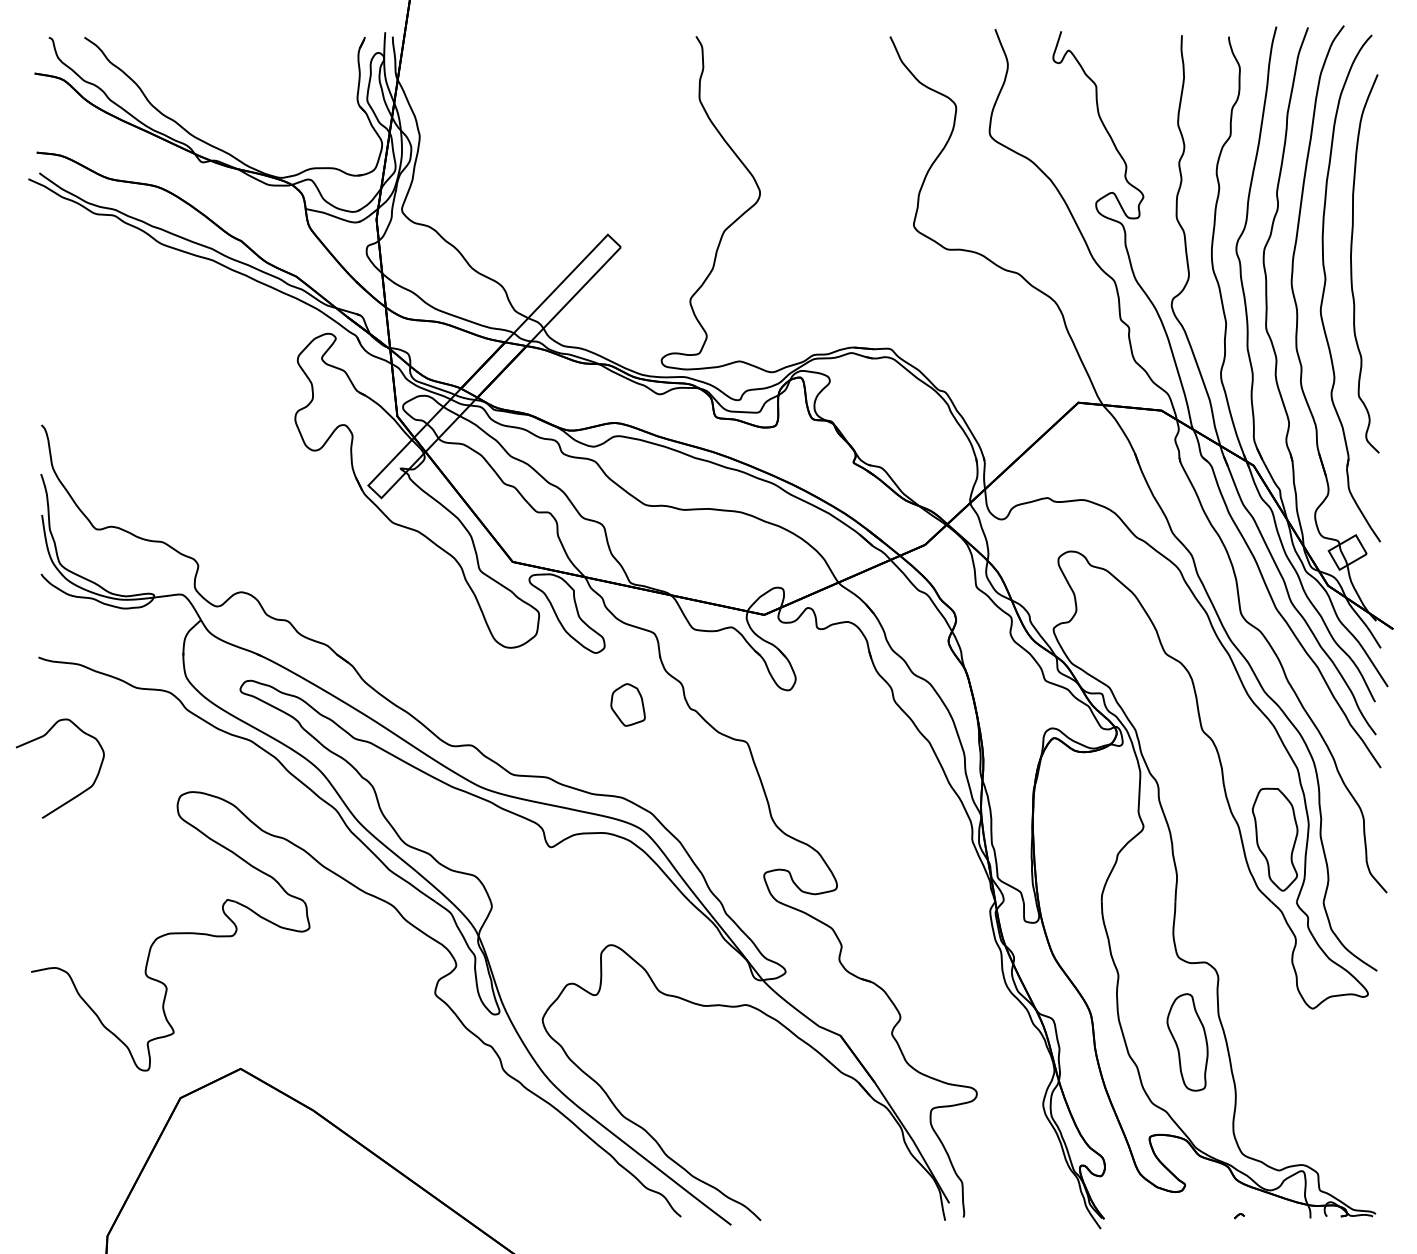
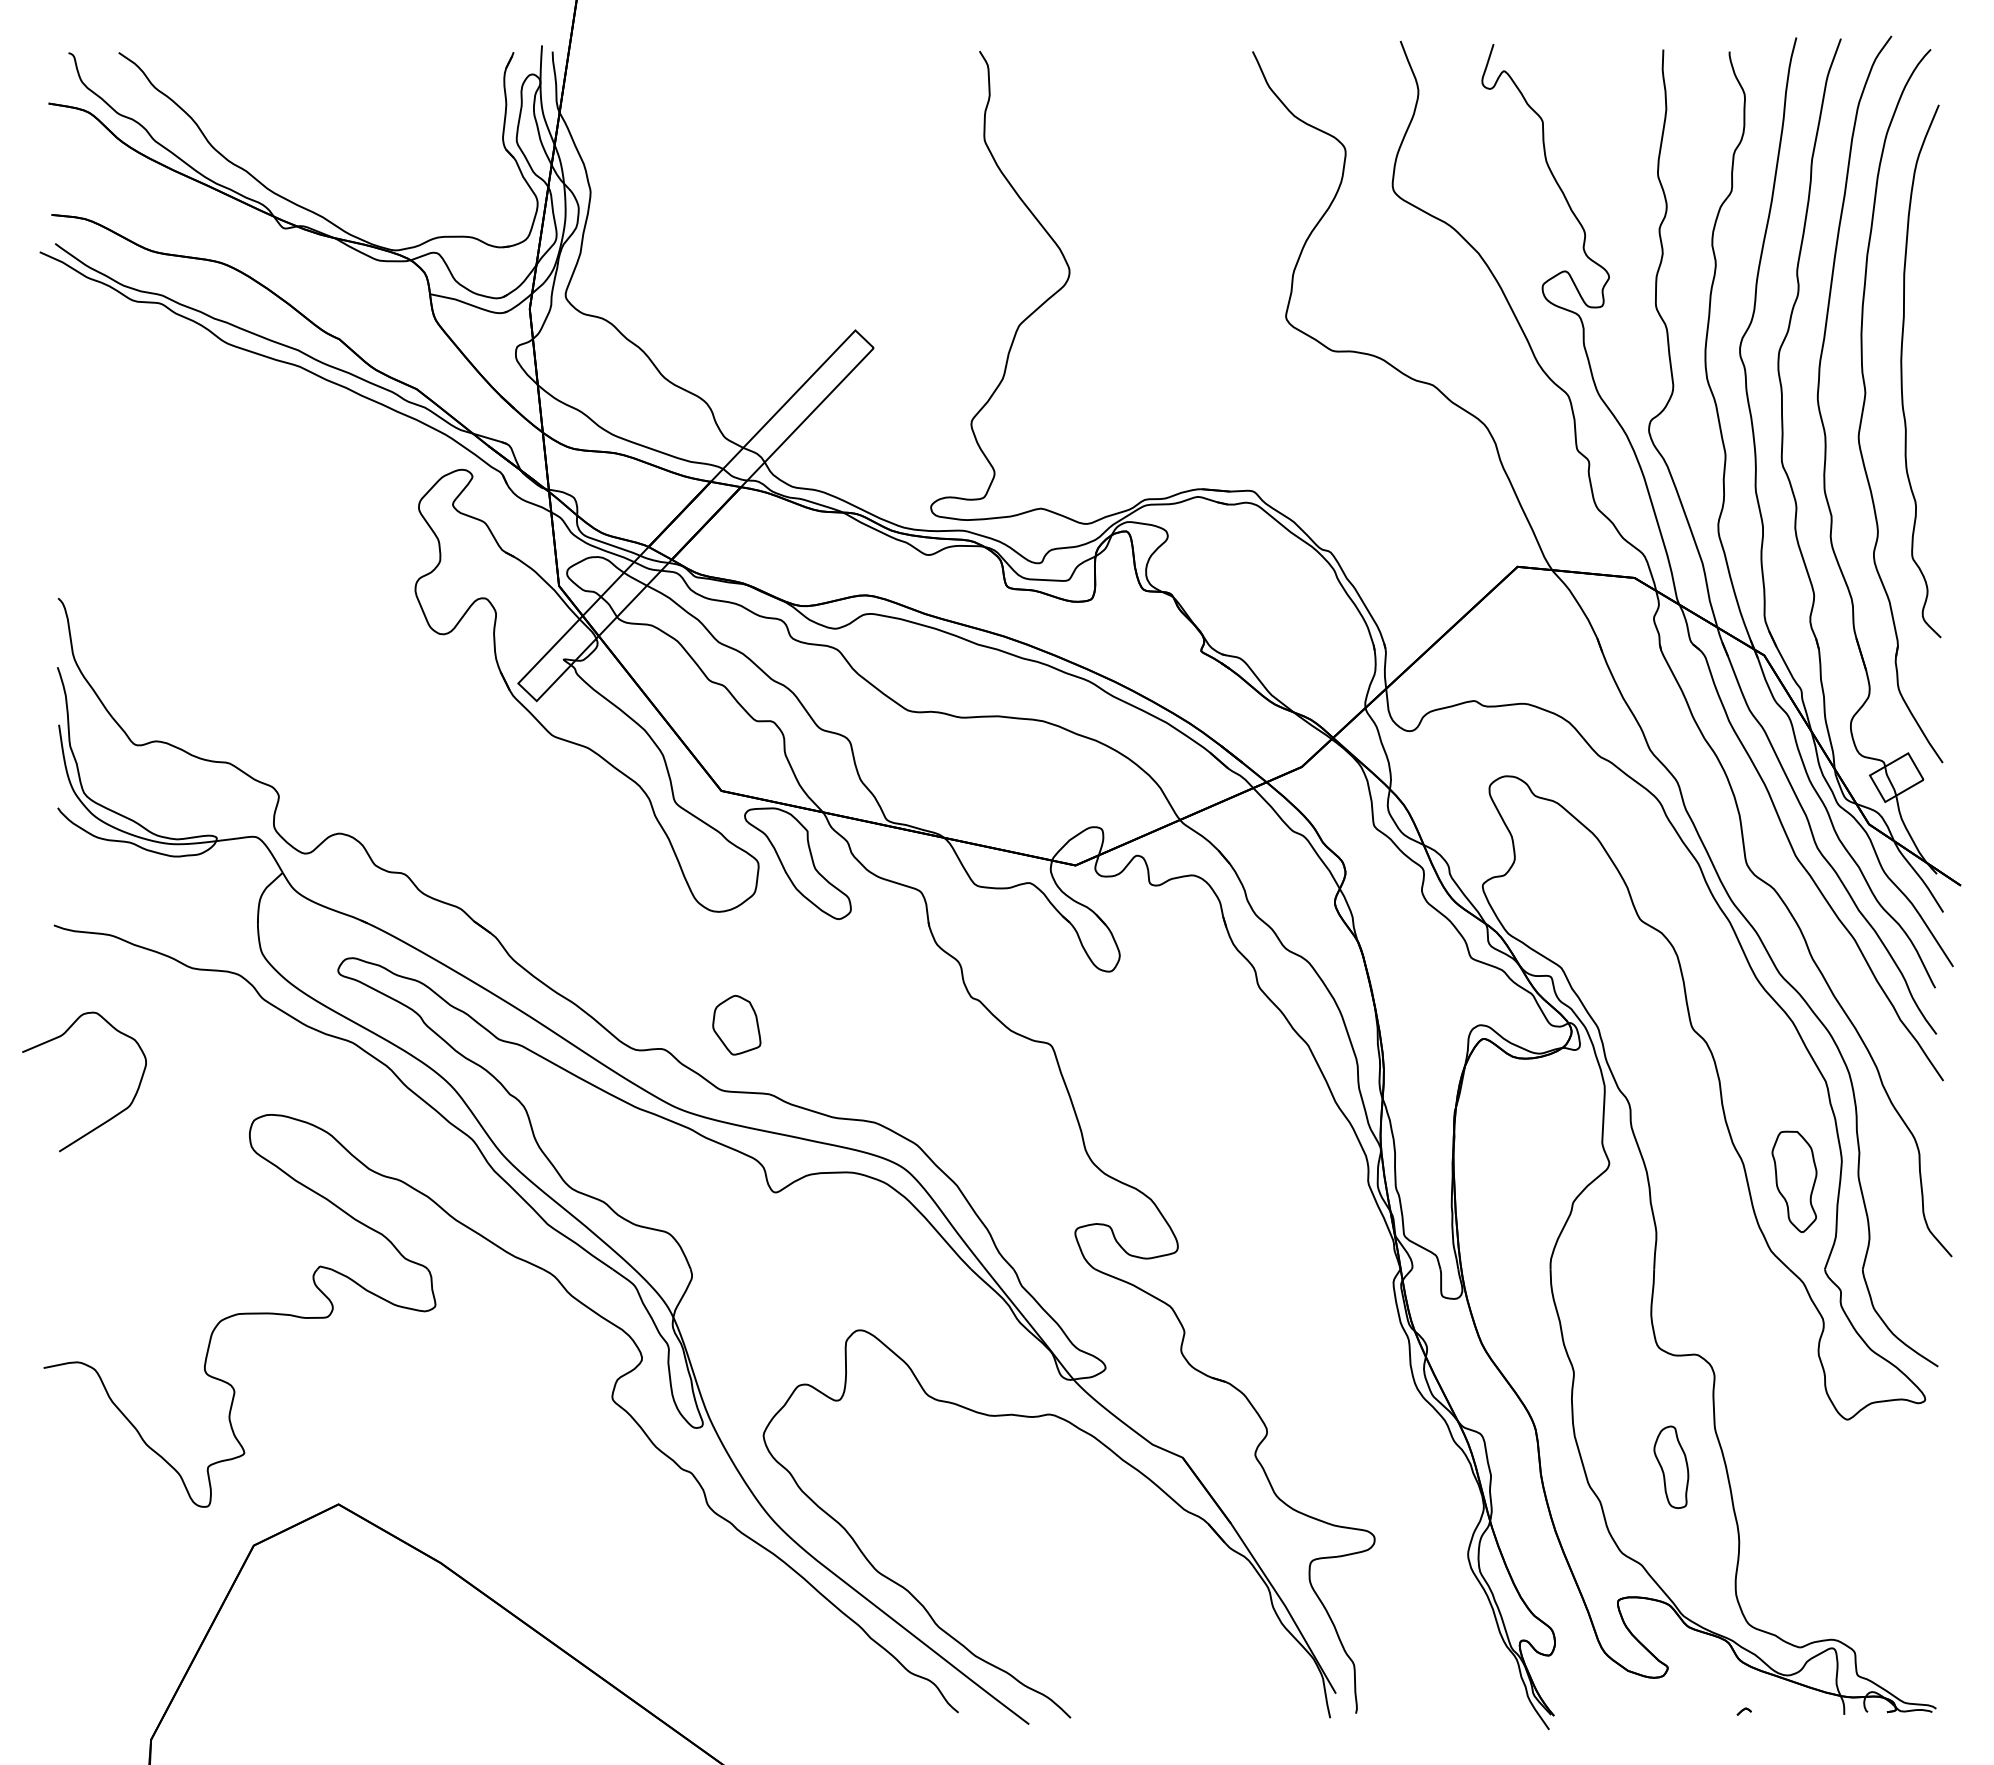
part: (627, 705) -> (736, 1025), moved
part: (1275, 839) -> (1794, 1181), size x0.7
part: (1187, 1042) -> (1671, 1467), size x0.6

